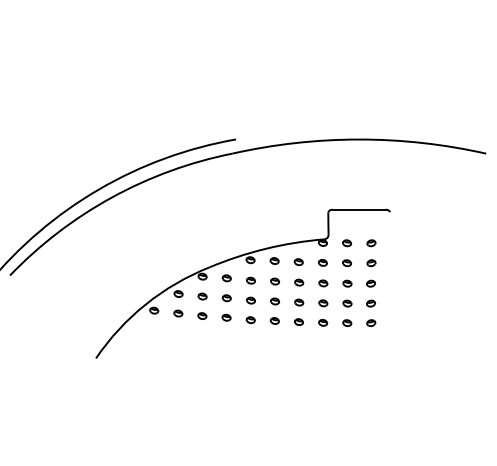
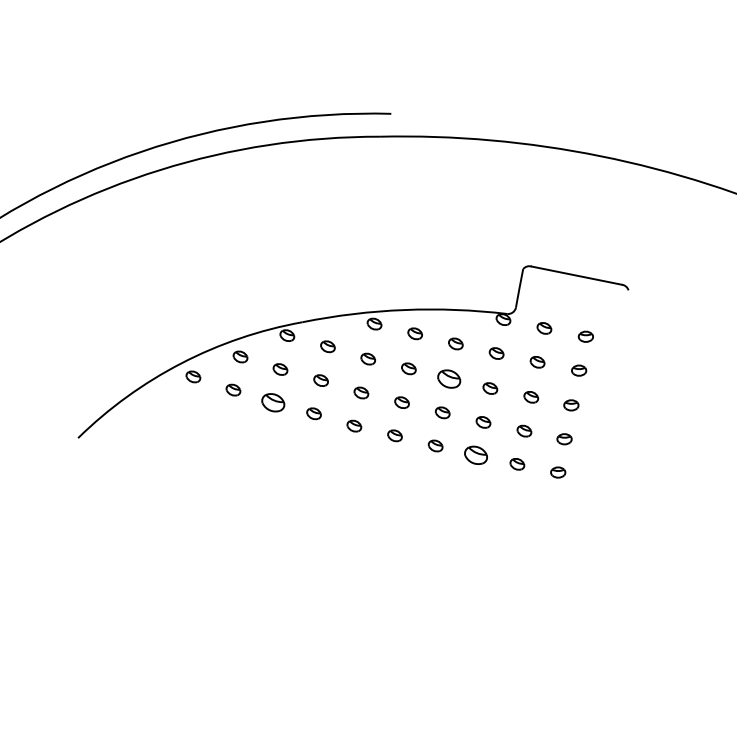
part: (299, 282) -> (450, 378), size x1.6
part: (202, 315) -> (273, 401), size x1.6
part: (323, 322) -> (477, 455), size x1.6

